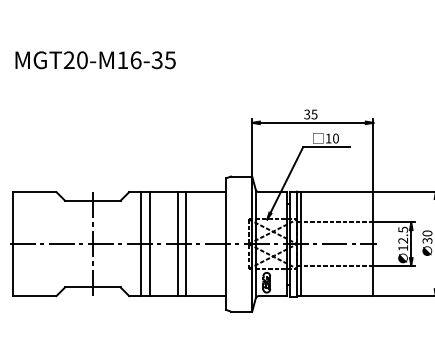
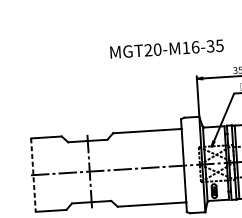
text: (95, 60) -> (166, 49), moved
line: (13, 244) -> (33, 175), solid -> dashed
line: (141, 244) -> (124, 169), removed
line: (150, 244) -> (130, 169), removed
line: (177, 244) -> (149, 168), removed
line: (186, 244) -> (155, 167), removed

